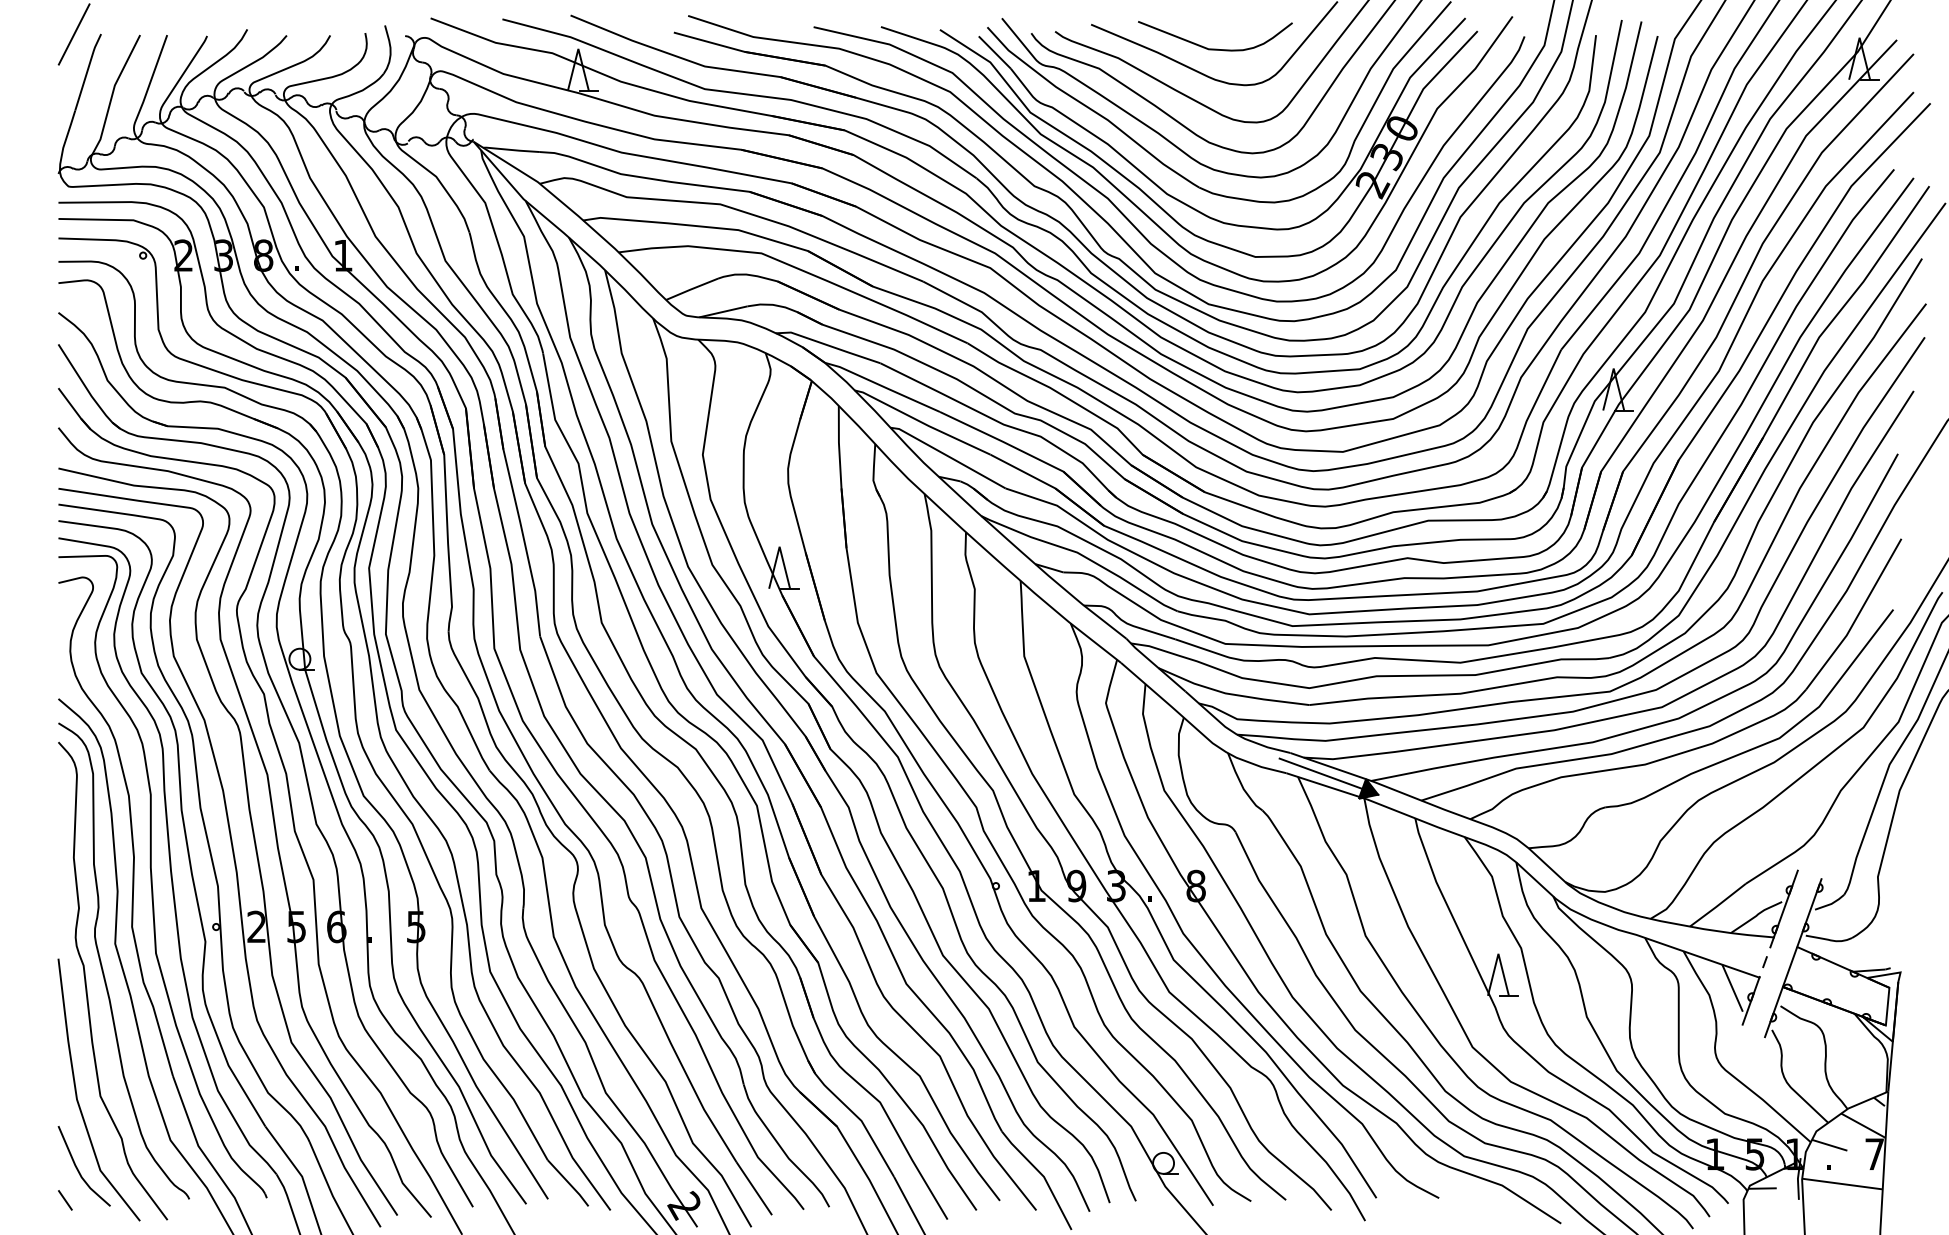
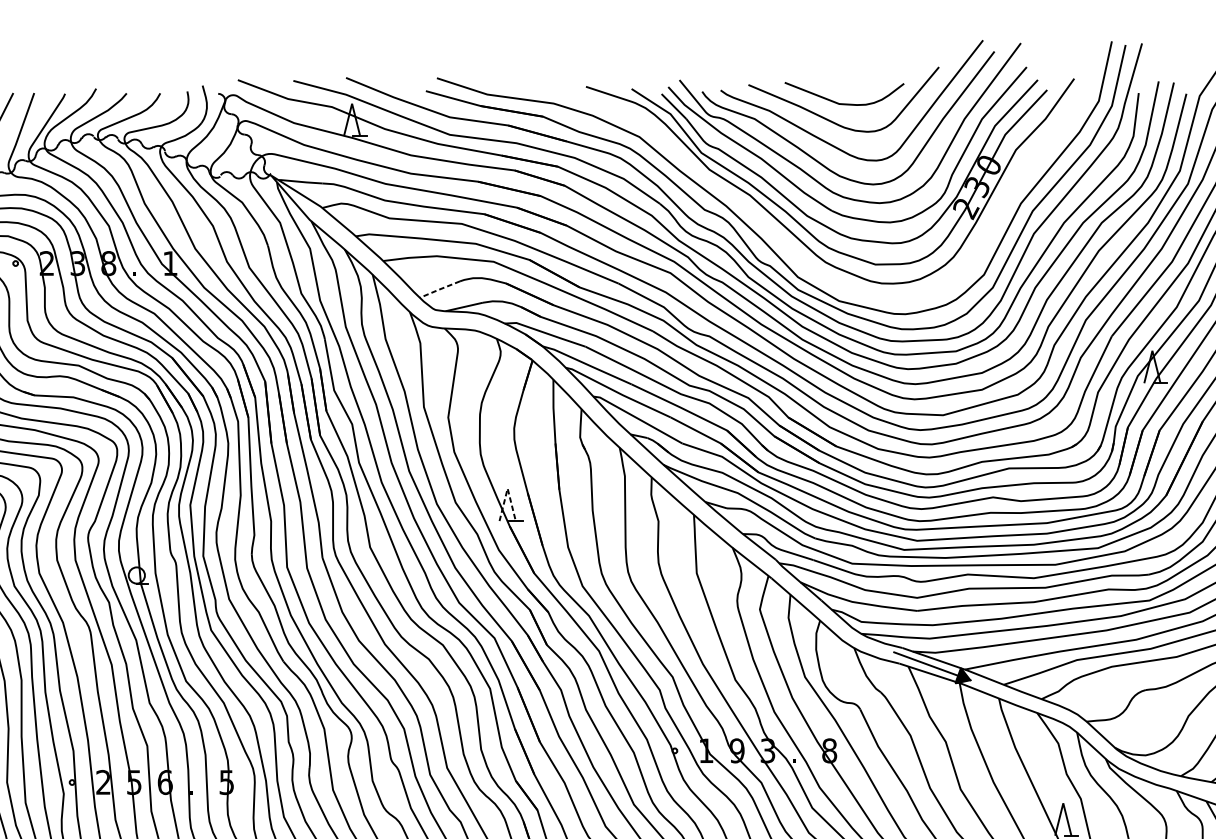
curve: (1121, 211) -> (771, 229), removed
line: (691, 289) -> (439, 289), solid -> dashed
line: (779, 546) -> (507, 488), solid -> dashed

